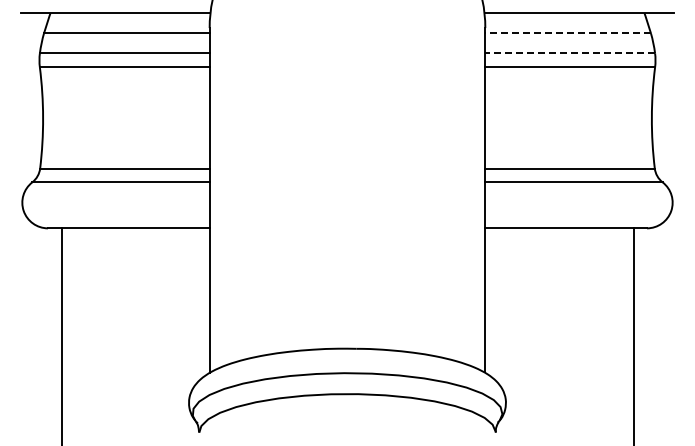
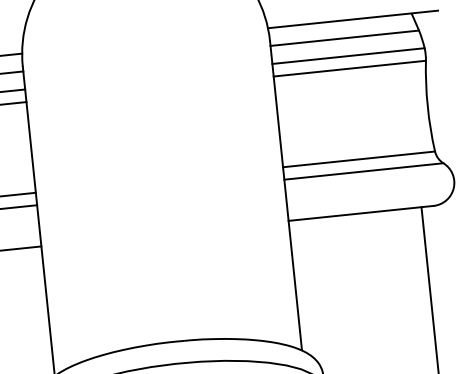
line: (568, 33) -> (345, 38), dashed -> solid
line: (570, 53) -> (348, 56), dashed -> solid

